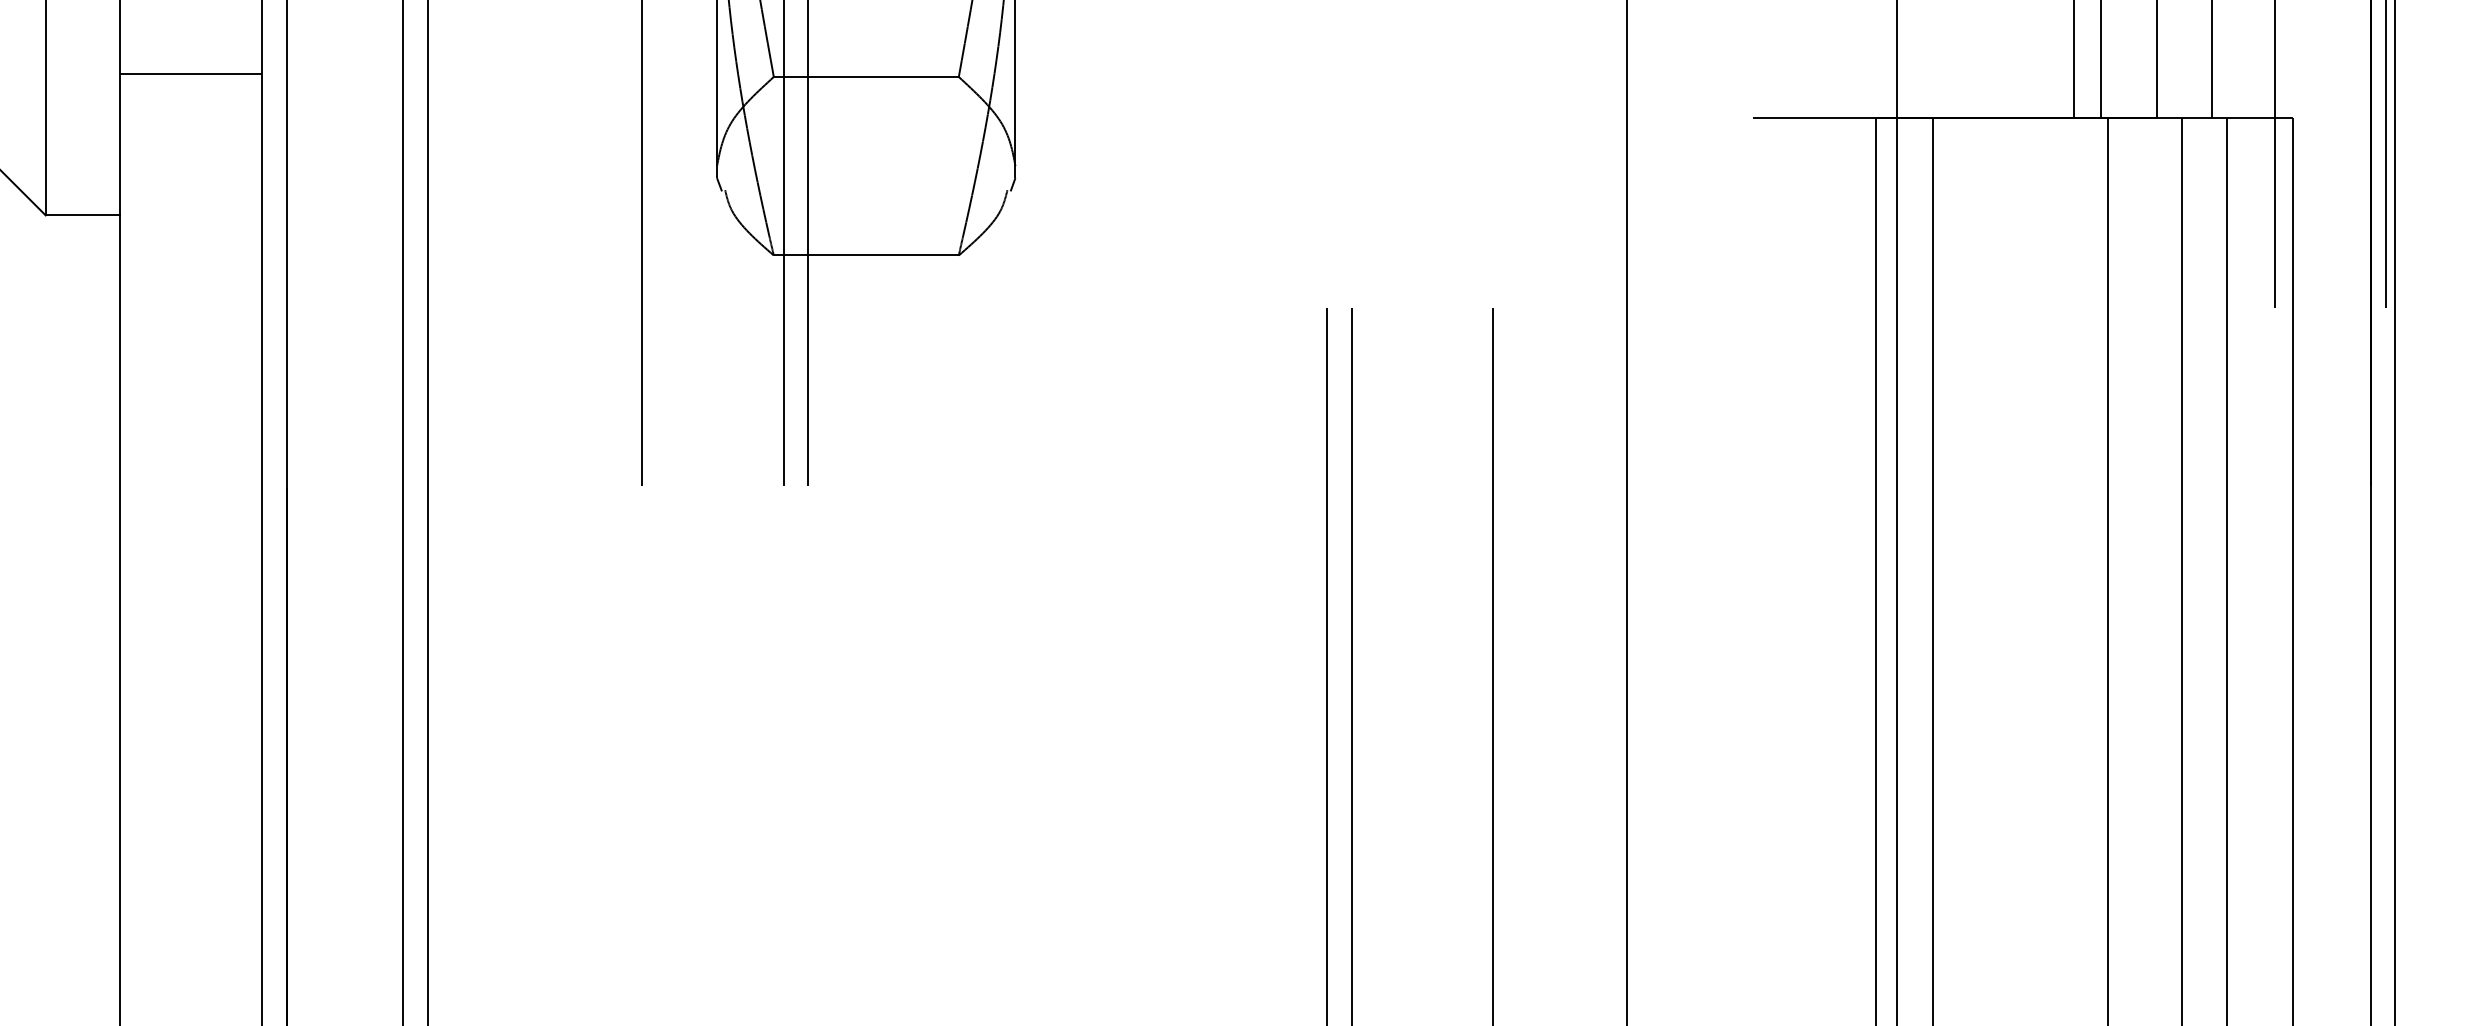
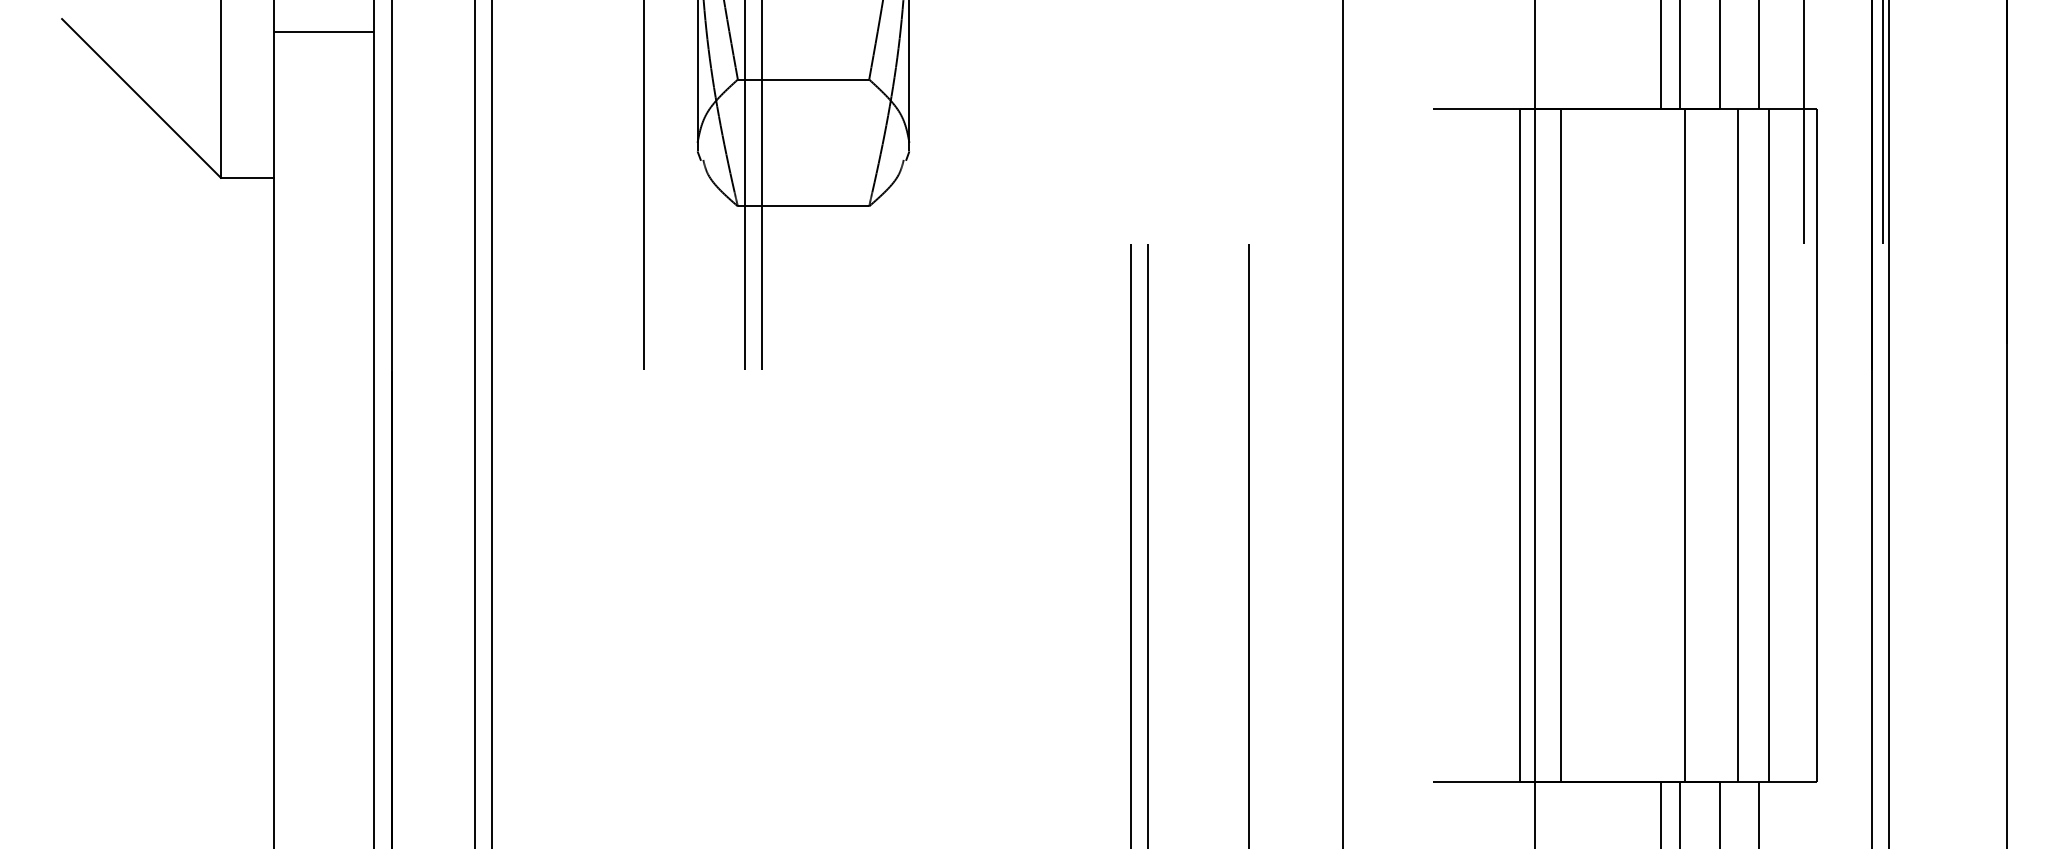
line: (190, 74) -> (323, 31), moved

